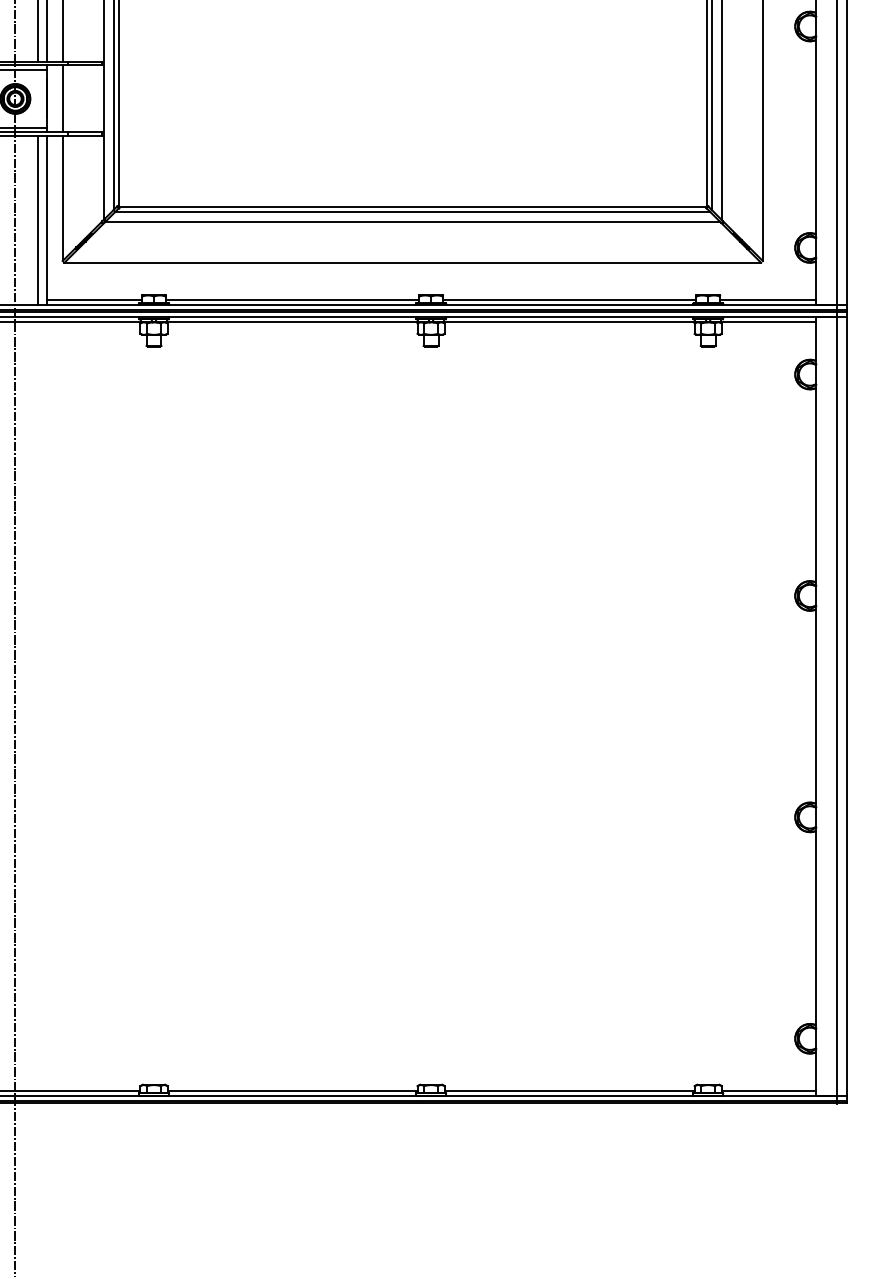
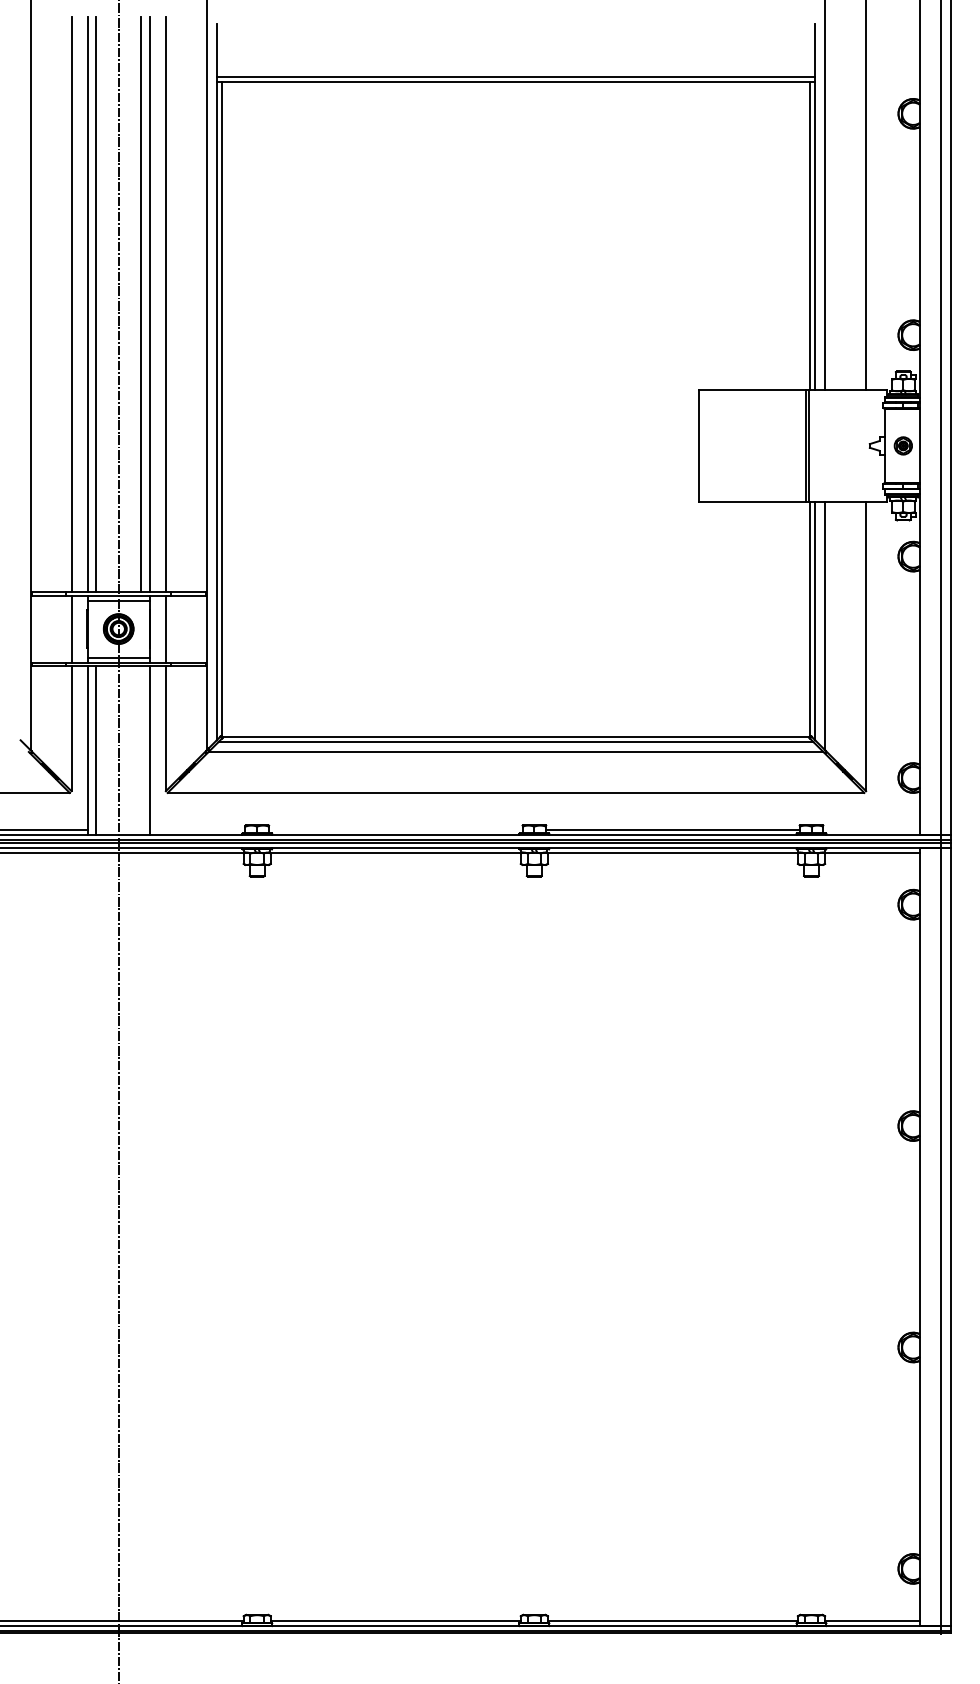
line: (38, 220) -> (141, 750), removed
line: (94, 300) -> (197, 830), removed
line: (292, 300) -> (395, 830), removed
line: (768, 300) -> (871, 830), removed

